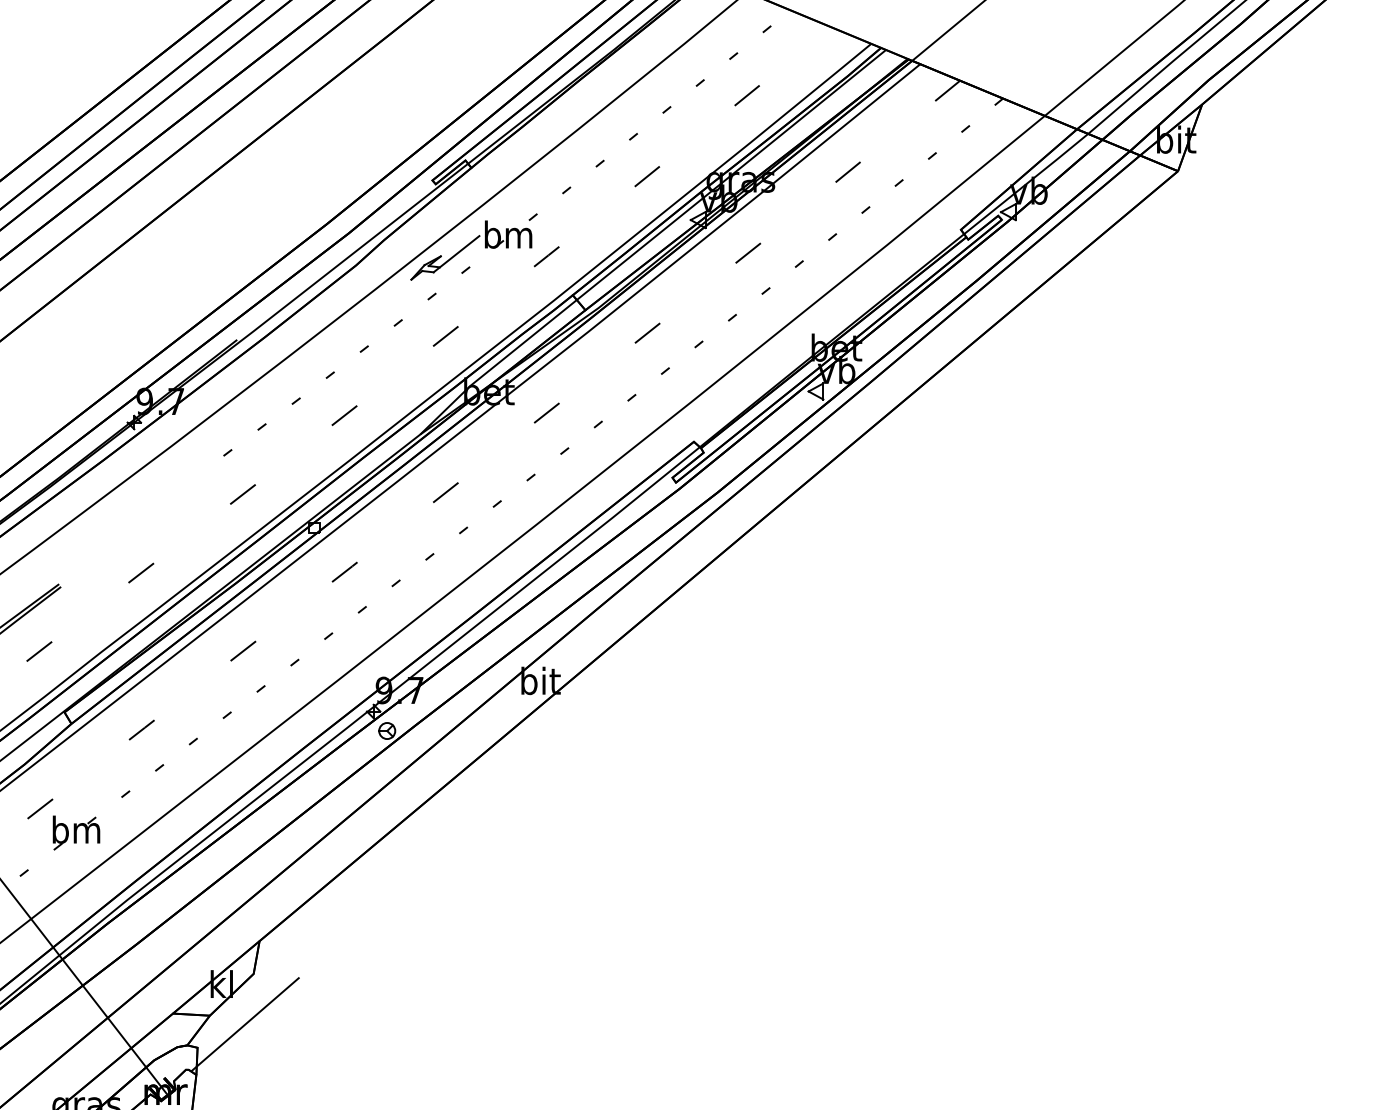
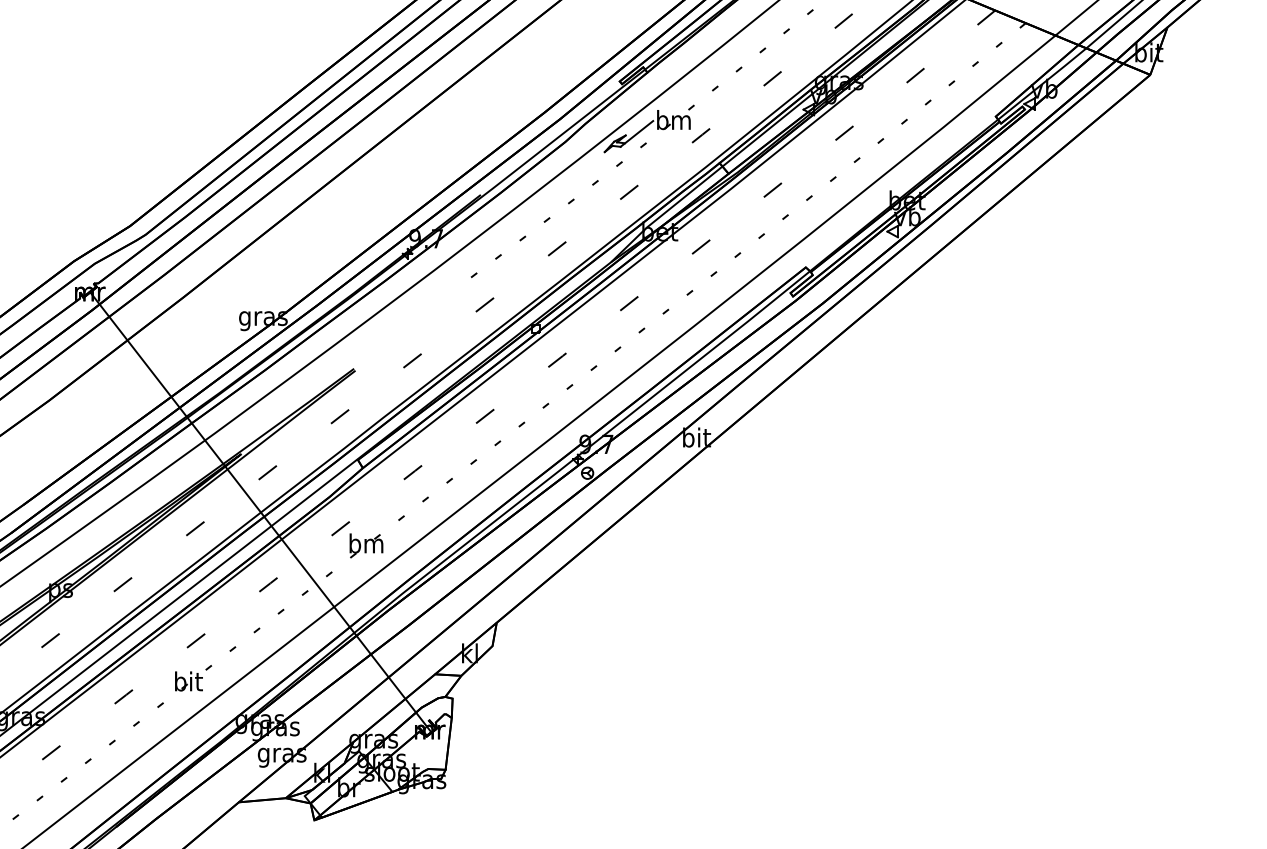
line: (245, 1025) -> (486, 682), removed

